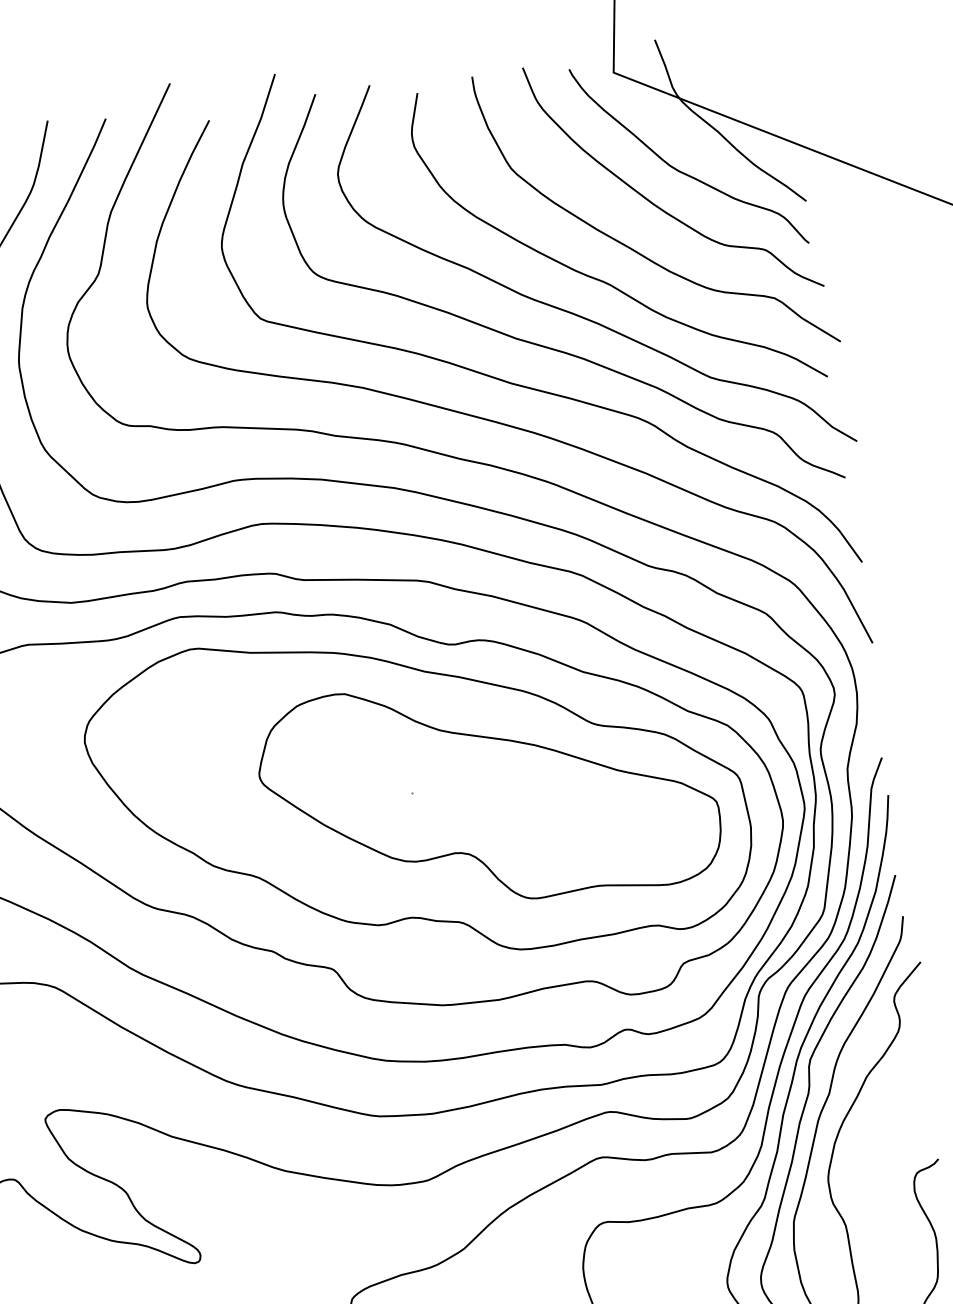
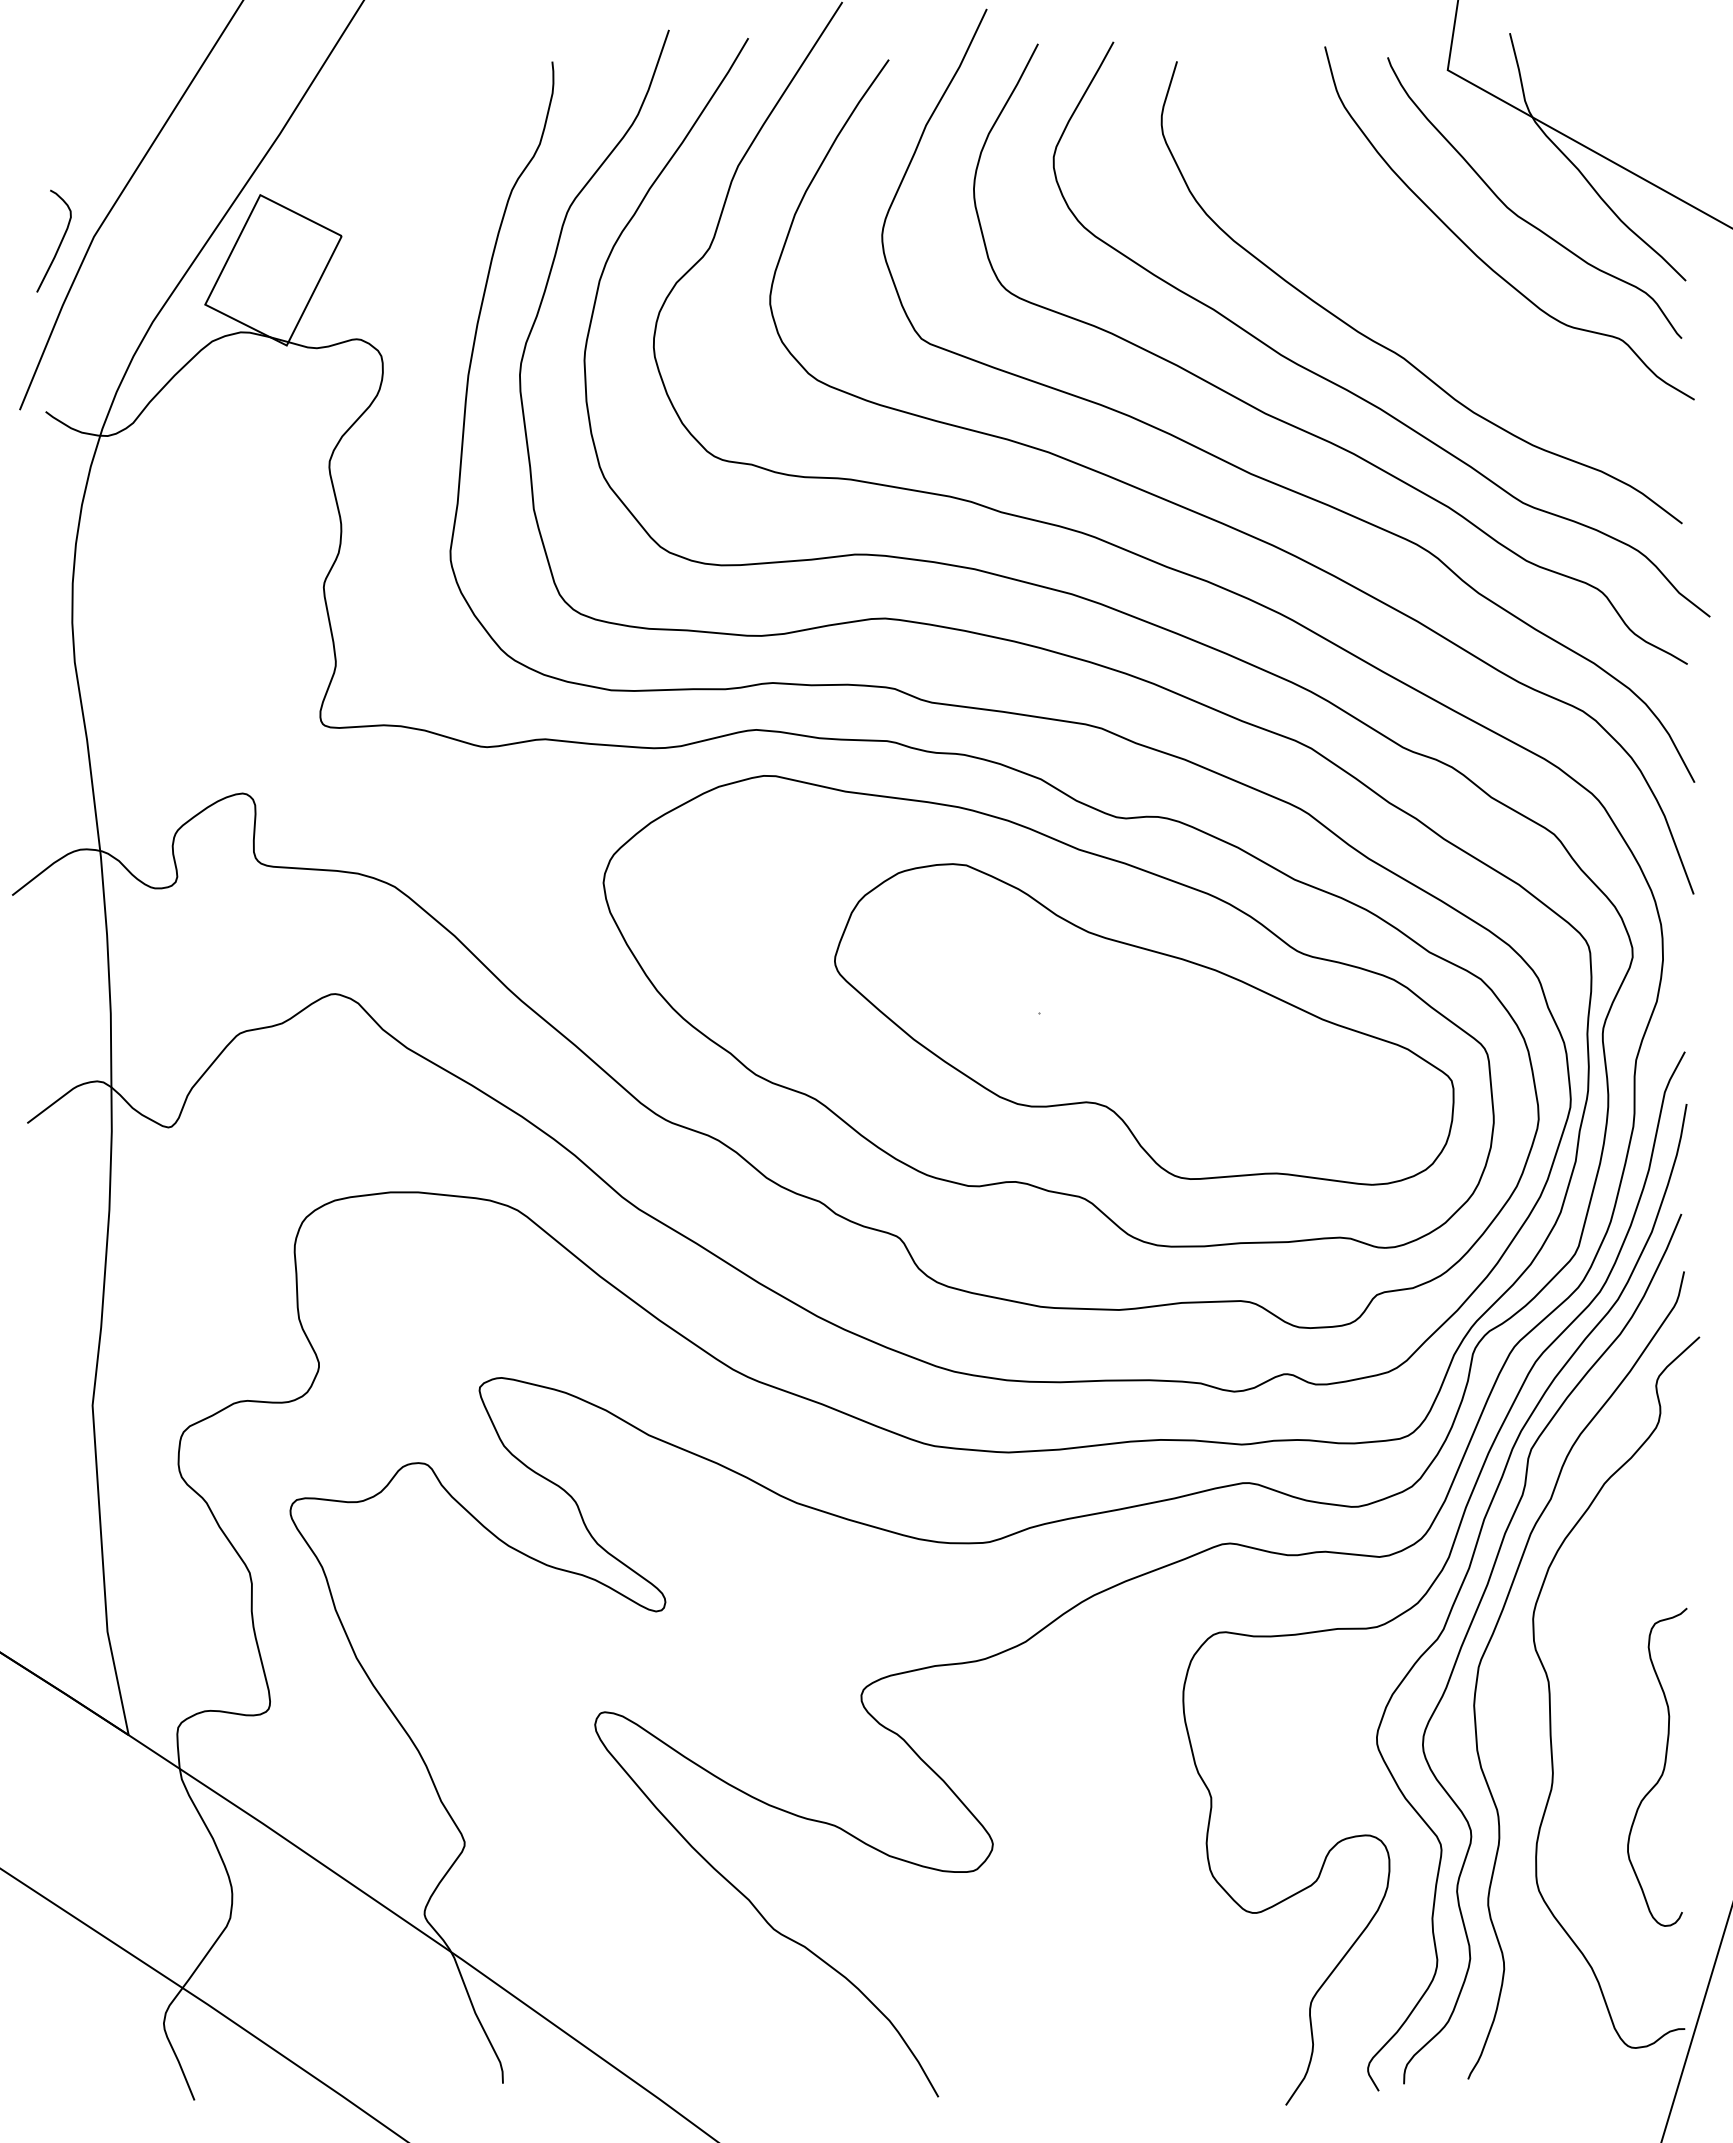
curve: (634, 249) -> (1442, 314), removed

